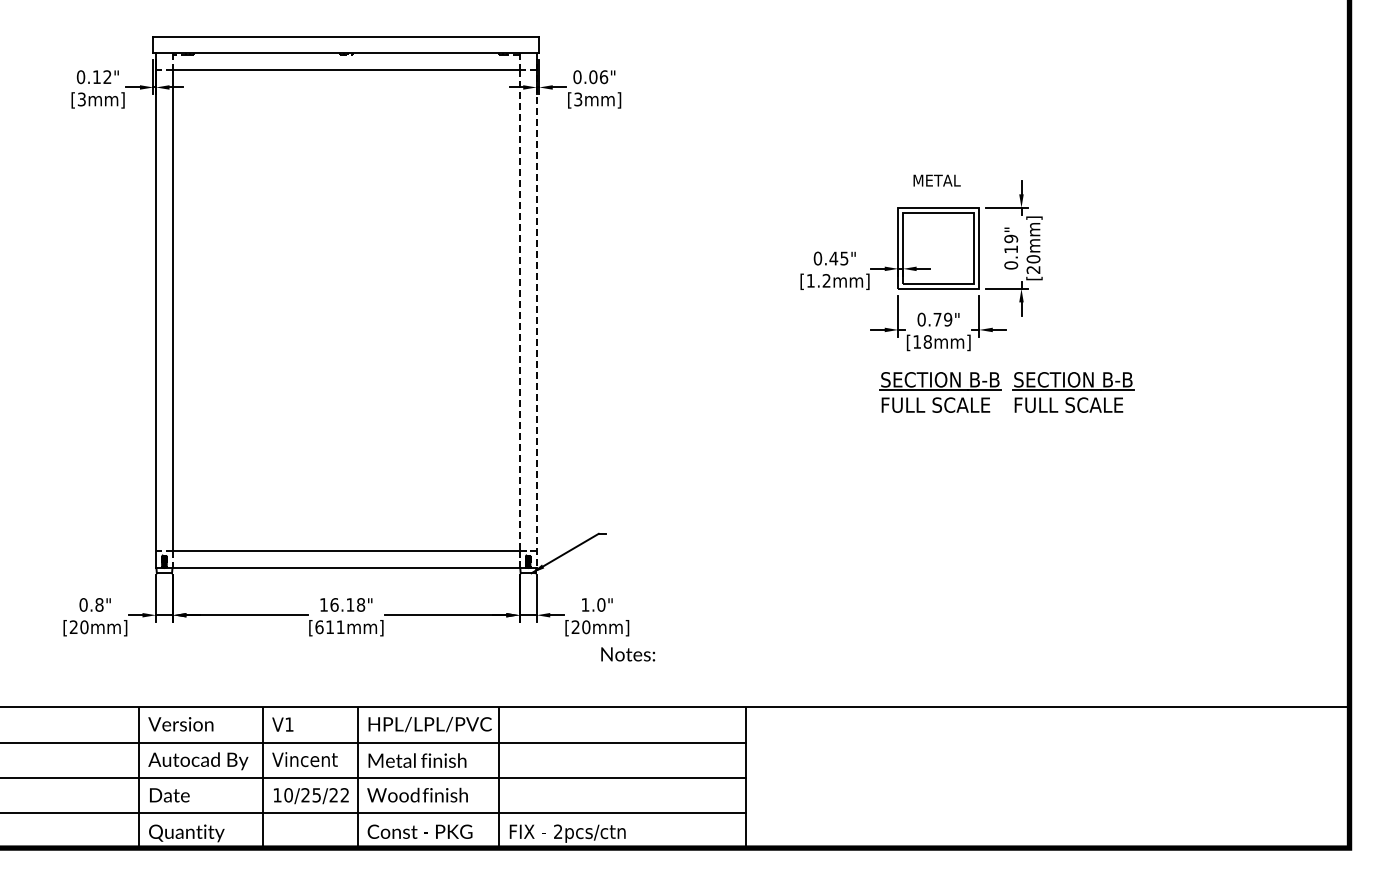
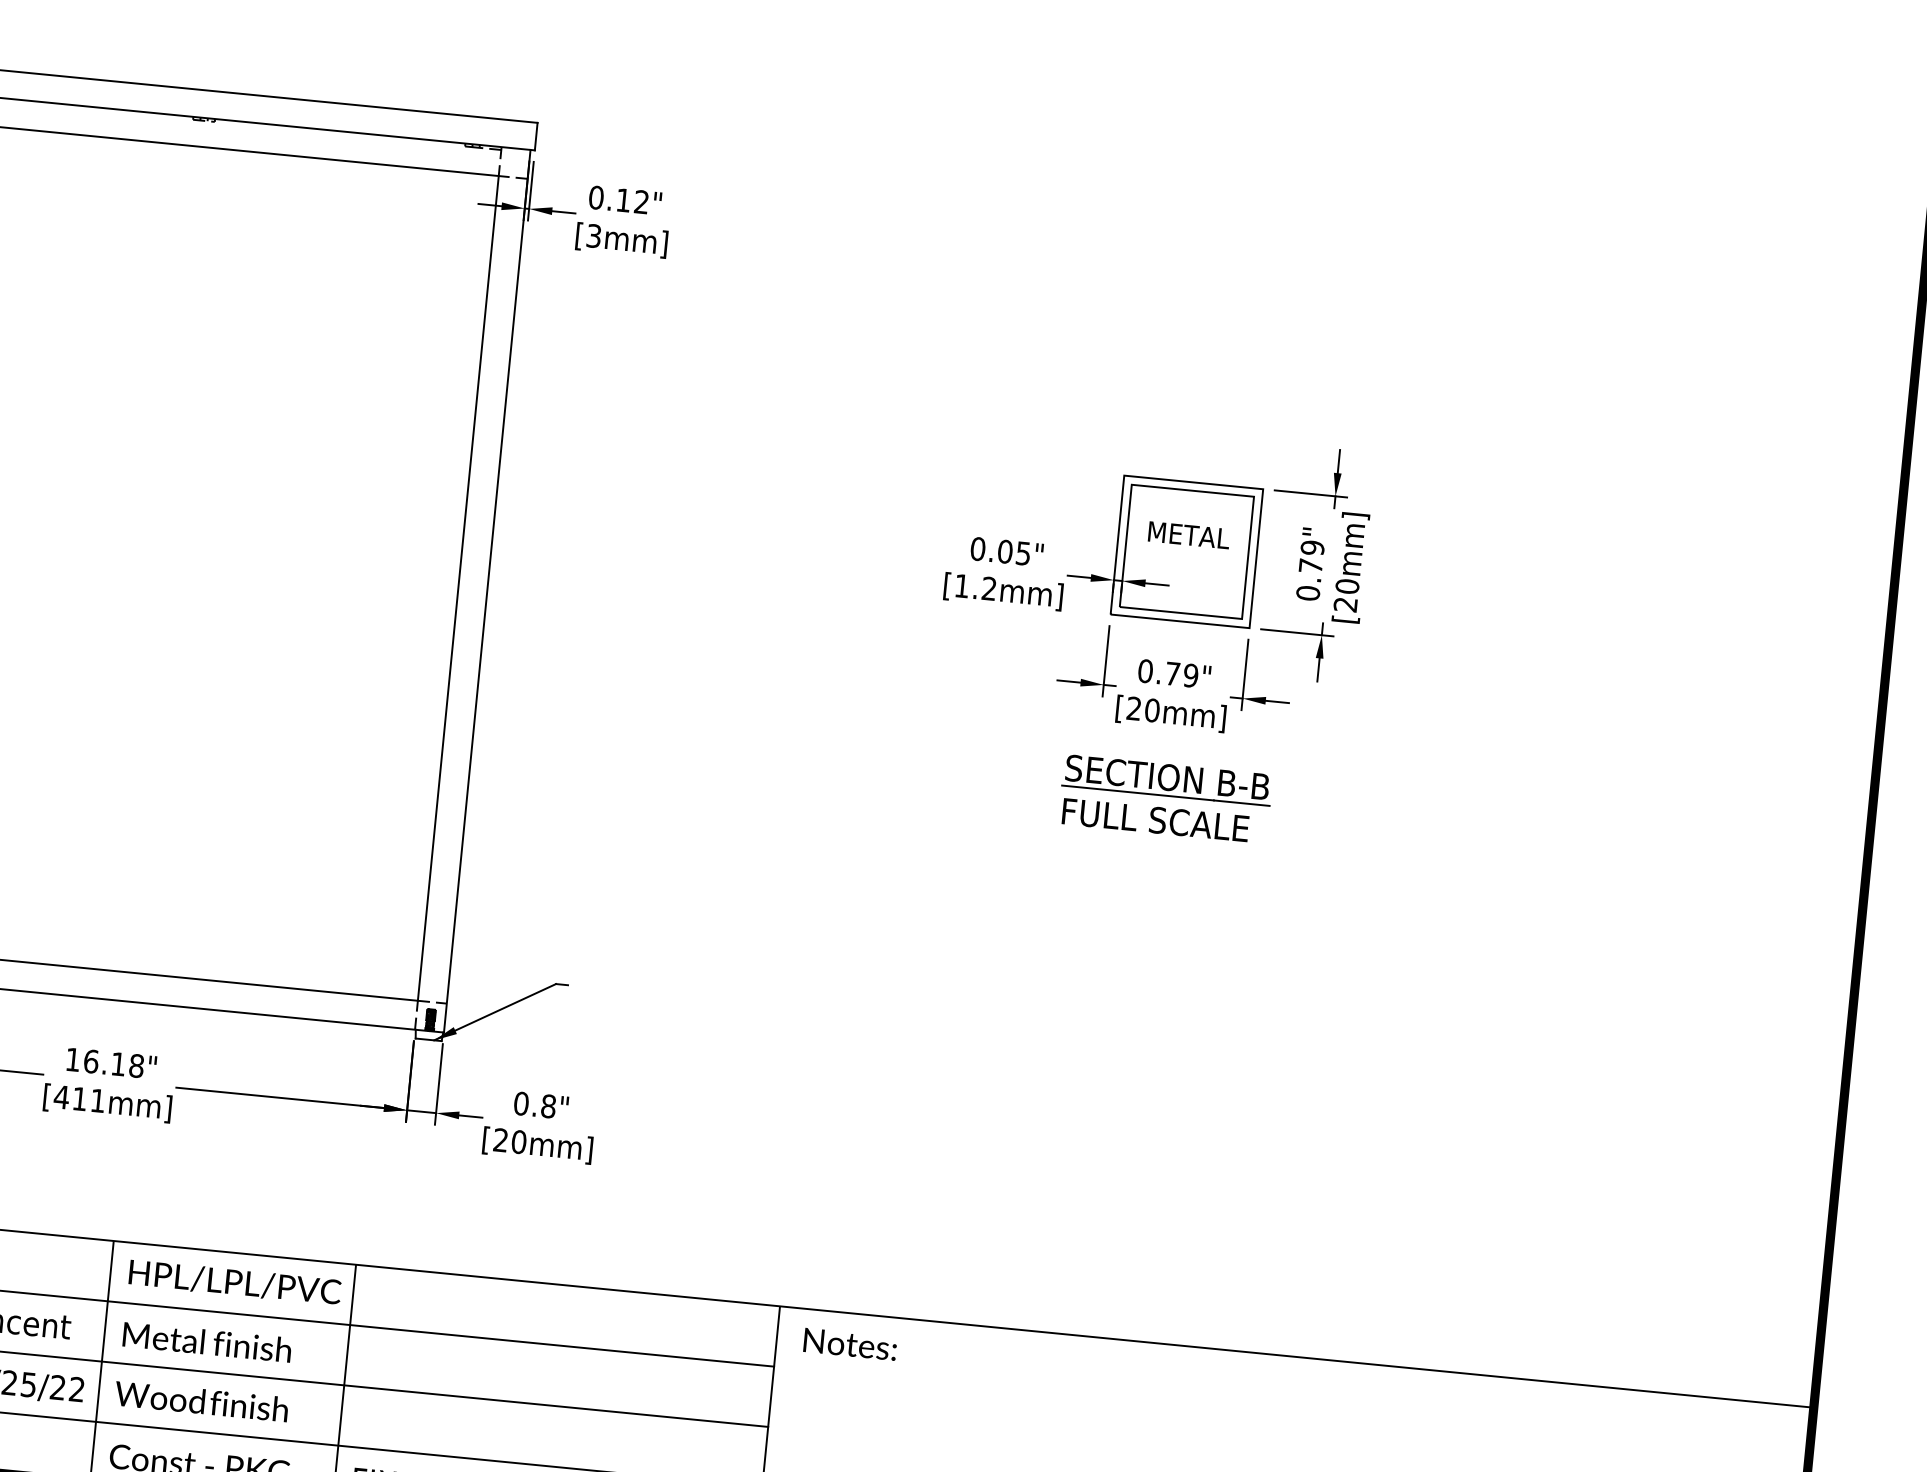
text: (598, 77) -> (632, 201), 0.06" -> 0.12"
text: (936, 180) -> (1188, 534), moved
text: (1010, 249) -> (1309, 565), 0.19" -> 0.79"
text: (833, 258) -> (1004, 551), 0.45" -> 0.05"
line: (519, 310) -> (457, 587), dashed -> solid
line: (536, 311) -> (486, 592), dashed -> solid
text: (922, 341) -> (1143, 708), [18mm] -> [20mm]
part: (1073, 392) -> (1393, 821), removed
text: (593, 604) -> (535, 1104), 1.0" -> 0.8"
text: (319, 627) -> (61, 1097), [611mm] -> [411mm]
text: (628, 654) -> (850, 1344), moved

